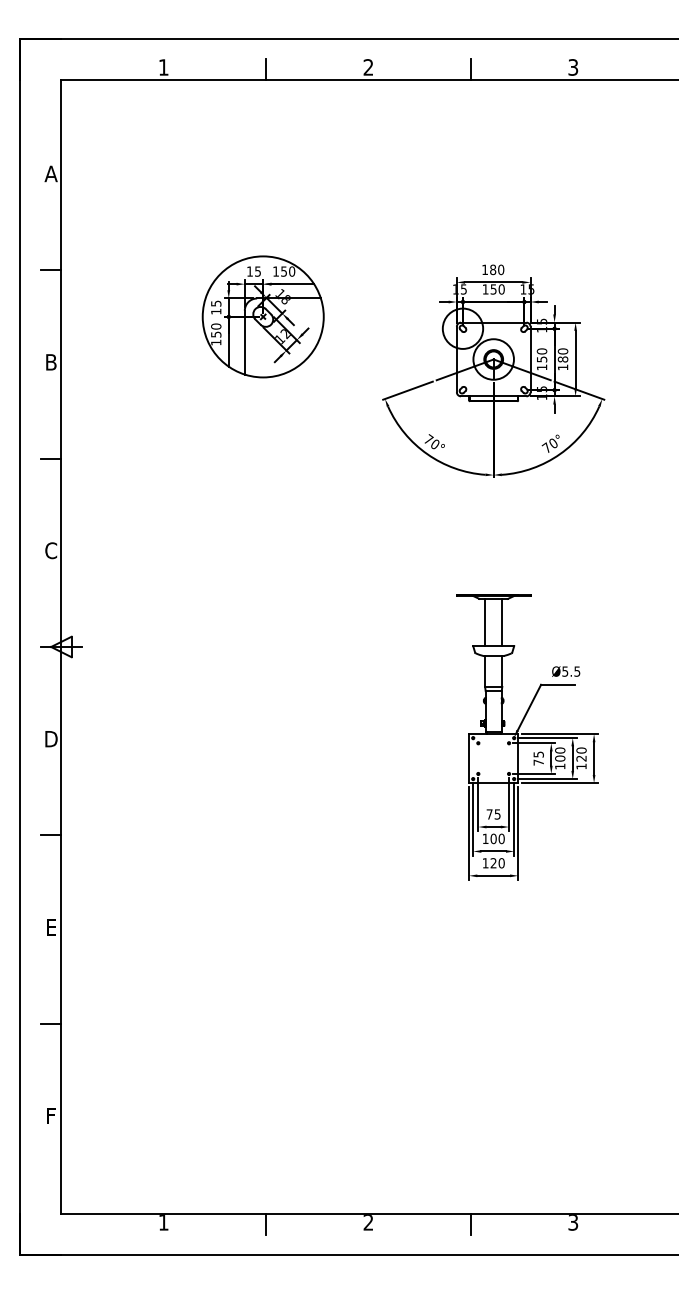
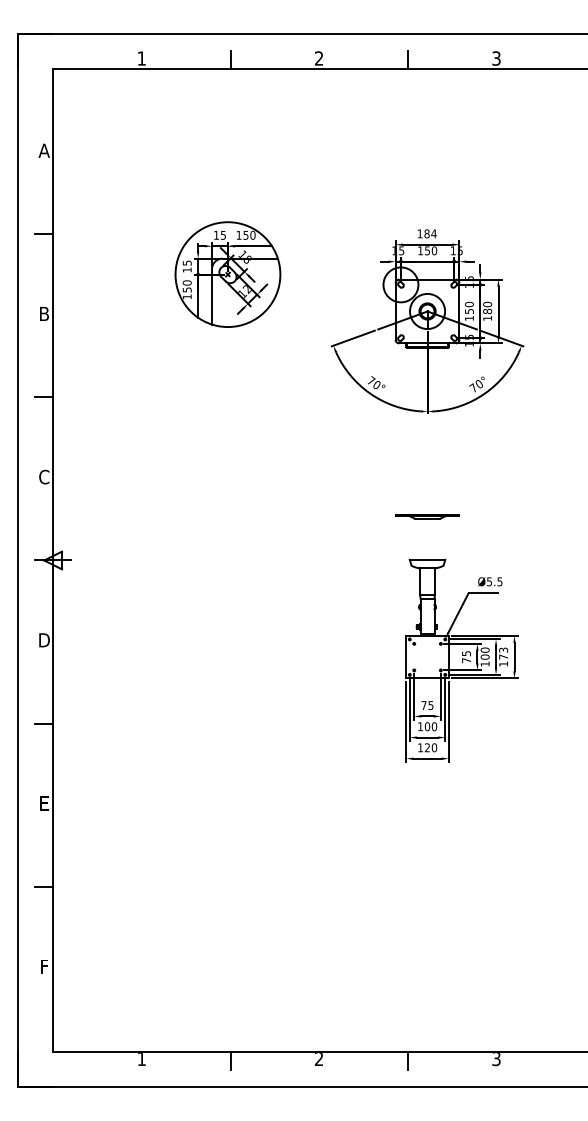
text: (500, 269) -> (433, 233), 180 -> 184
line: (485, 622) -> (420, 539), removed
line: (502, 622) -> (435, 539), removed
text: (581, 754) -> (503, 653), 120 -> 173

